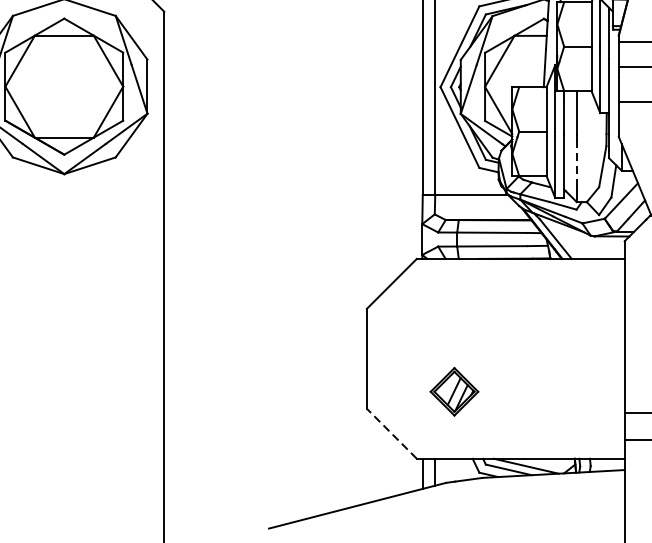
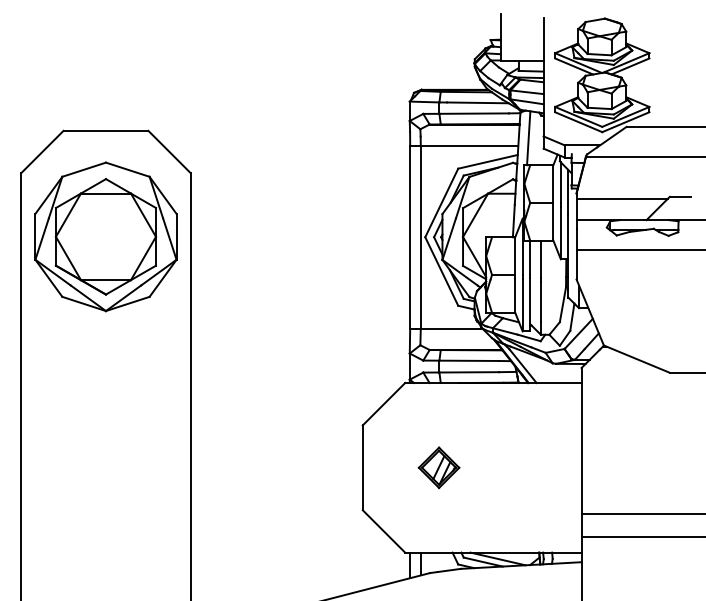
line: (576, 164) -> (540, 302), dashed -> solid
part: (453, 391) -> (438, 467), moved
line: (391, 433) -> (383, 531), dashed -> solid

